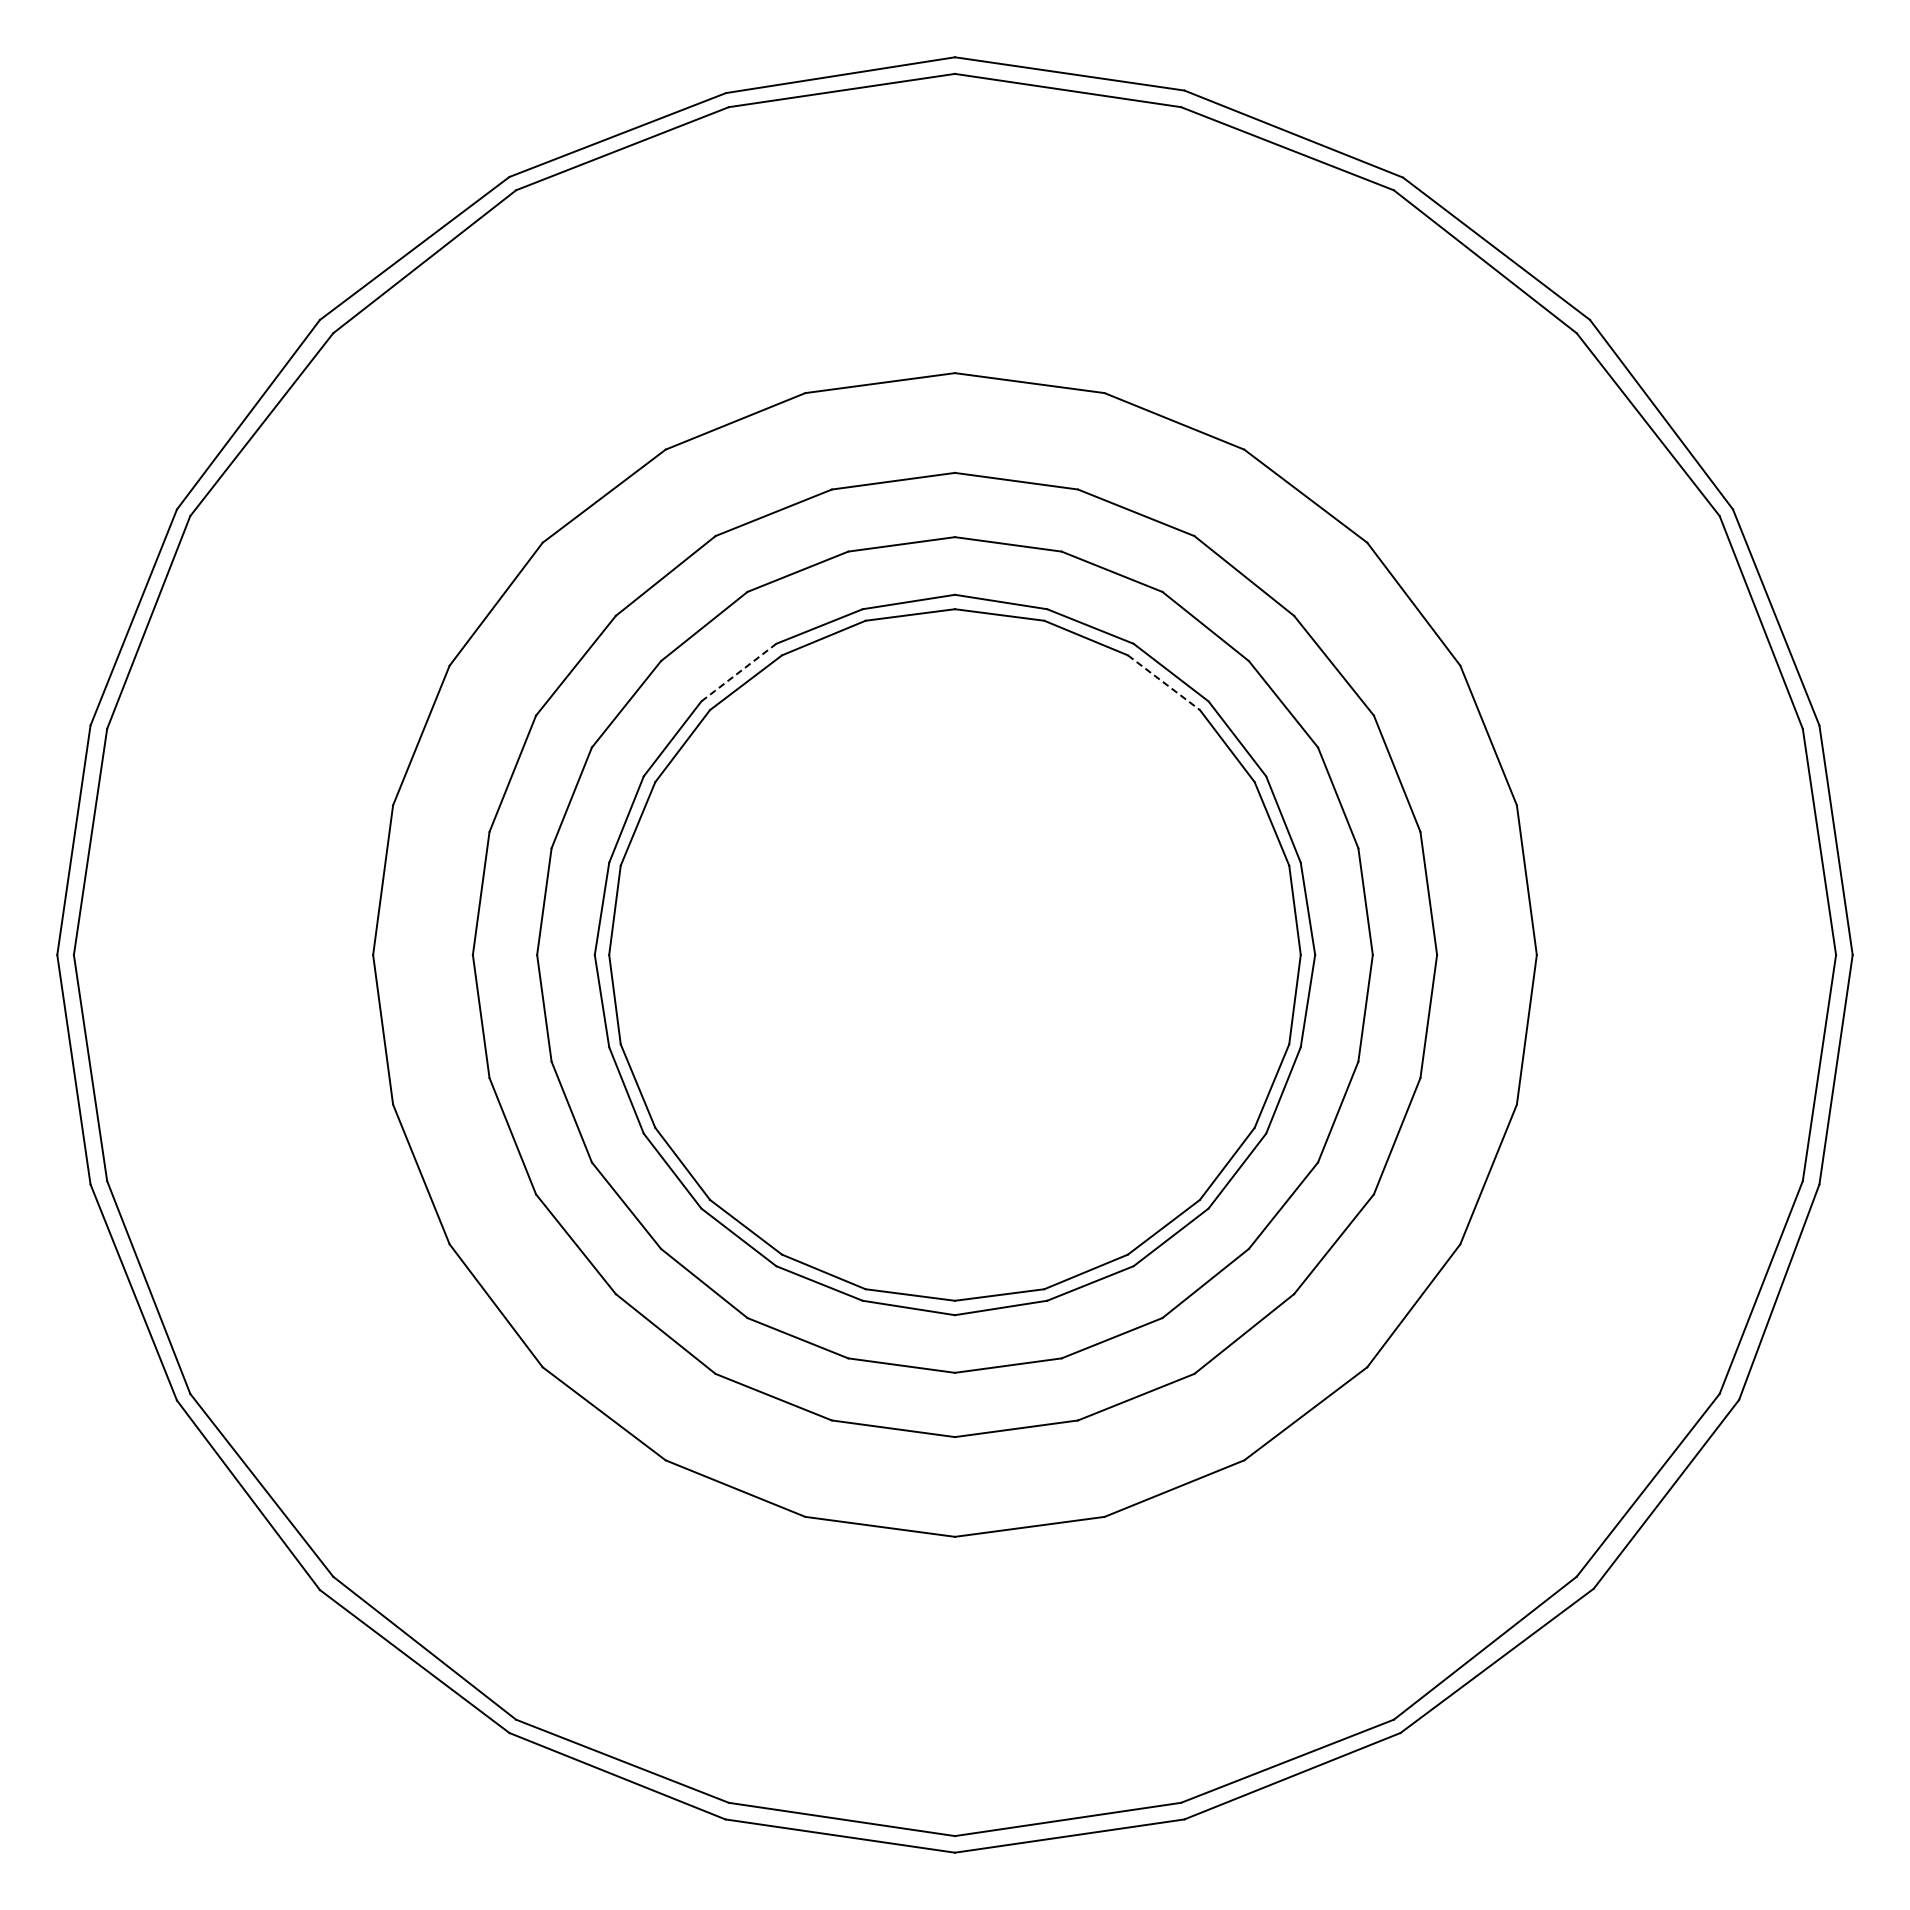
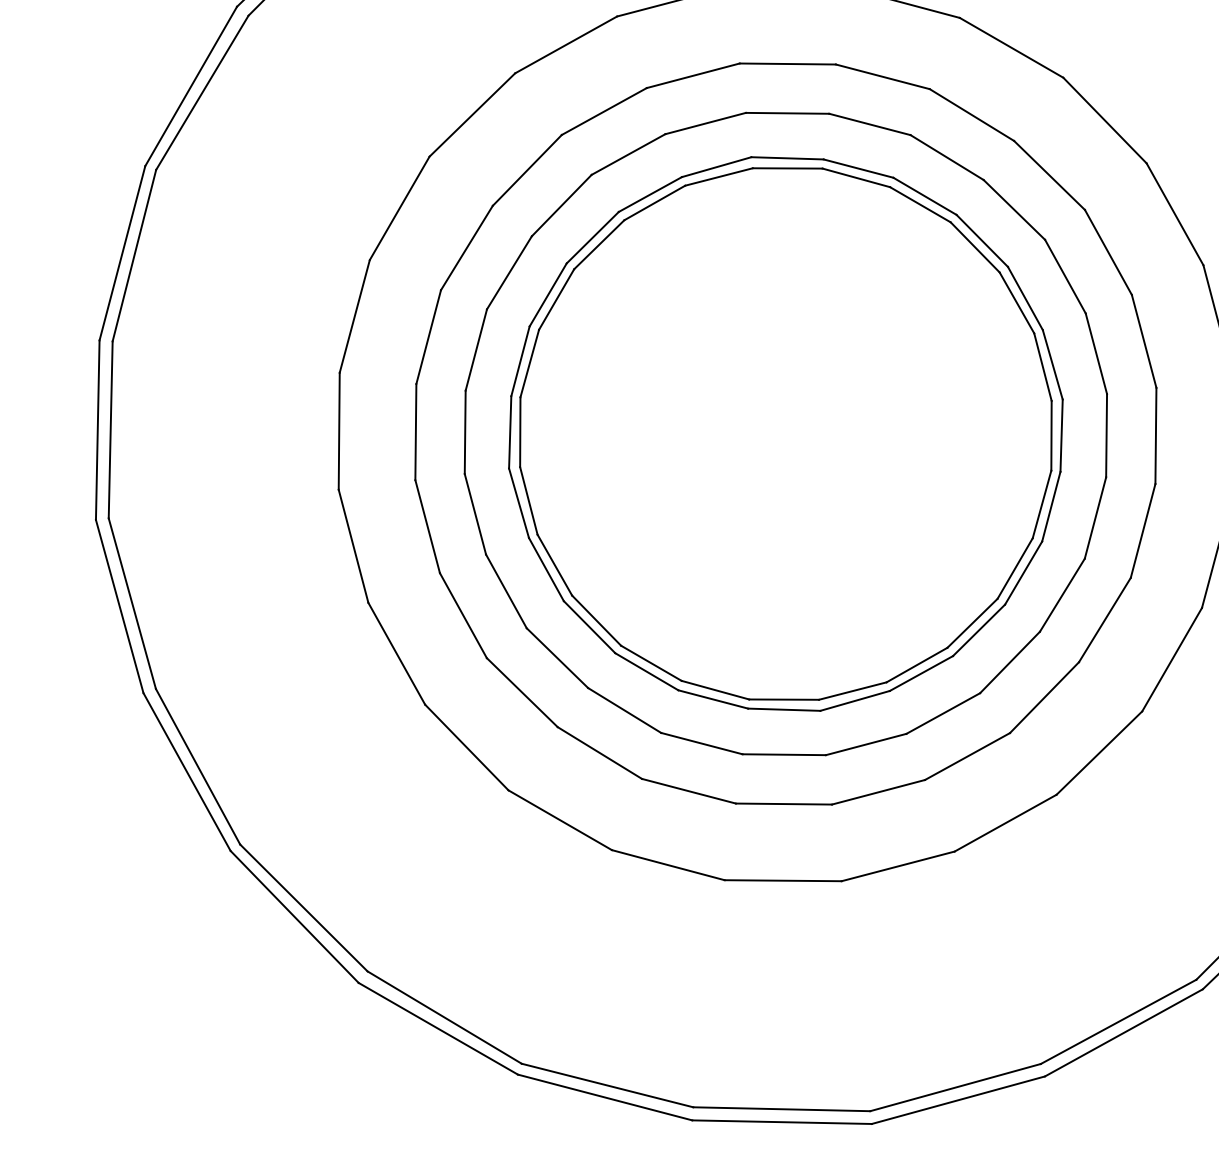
line: (739, 672) -> (593, 237), dashed -> solid
line: (1164, 682) -> (920, 204), dashed -> solid

